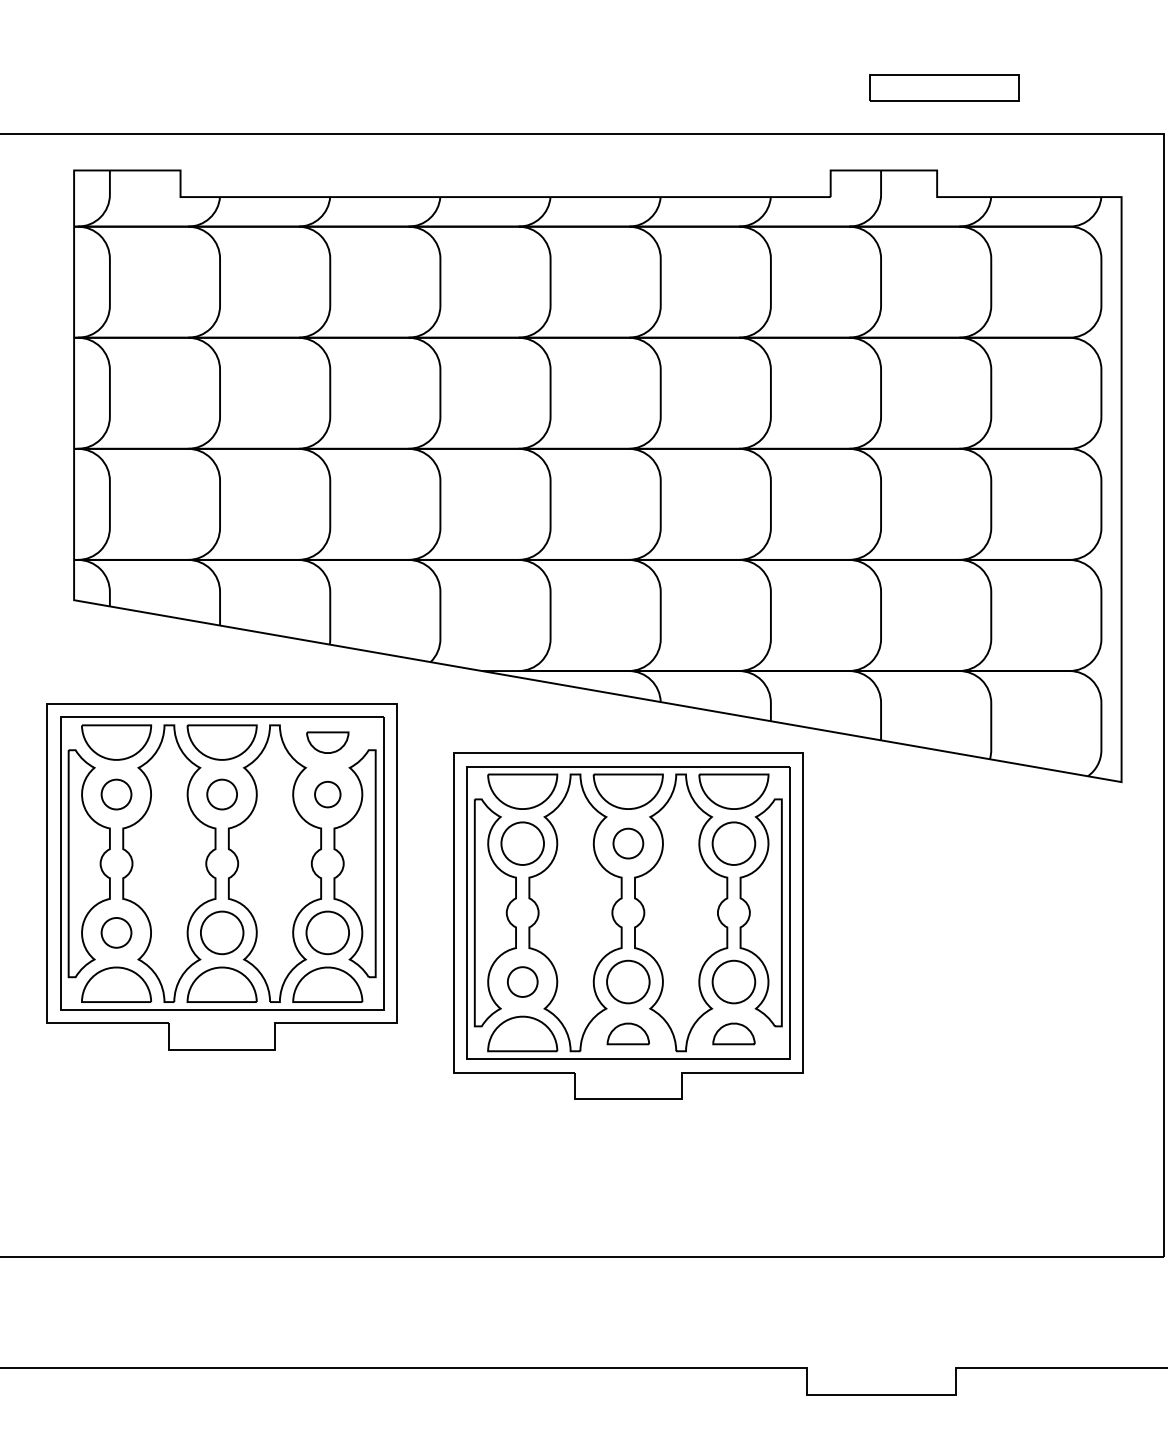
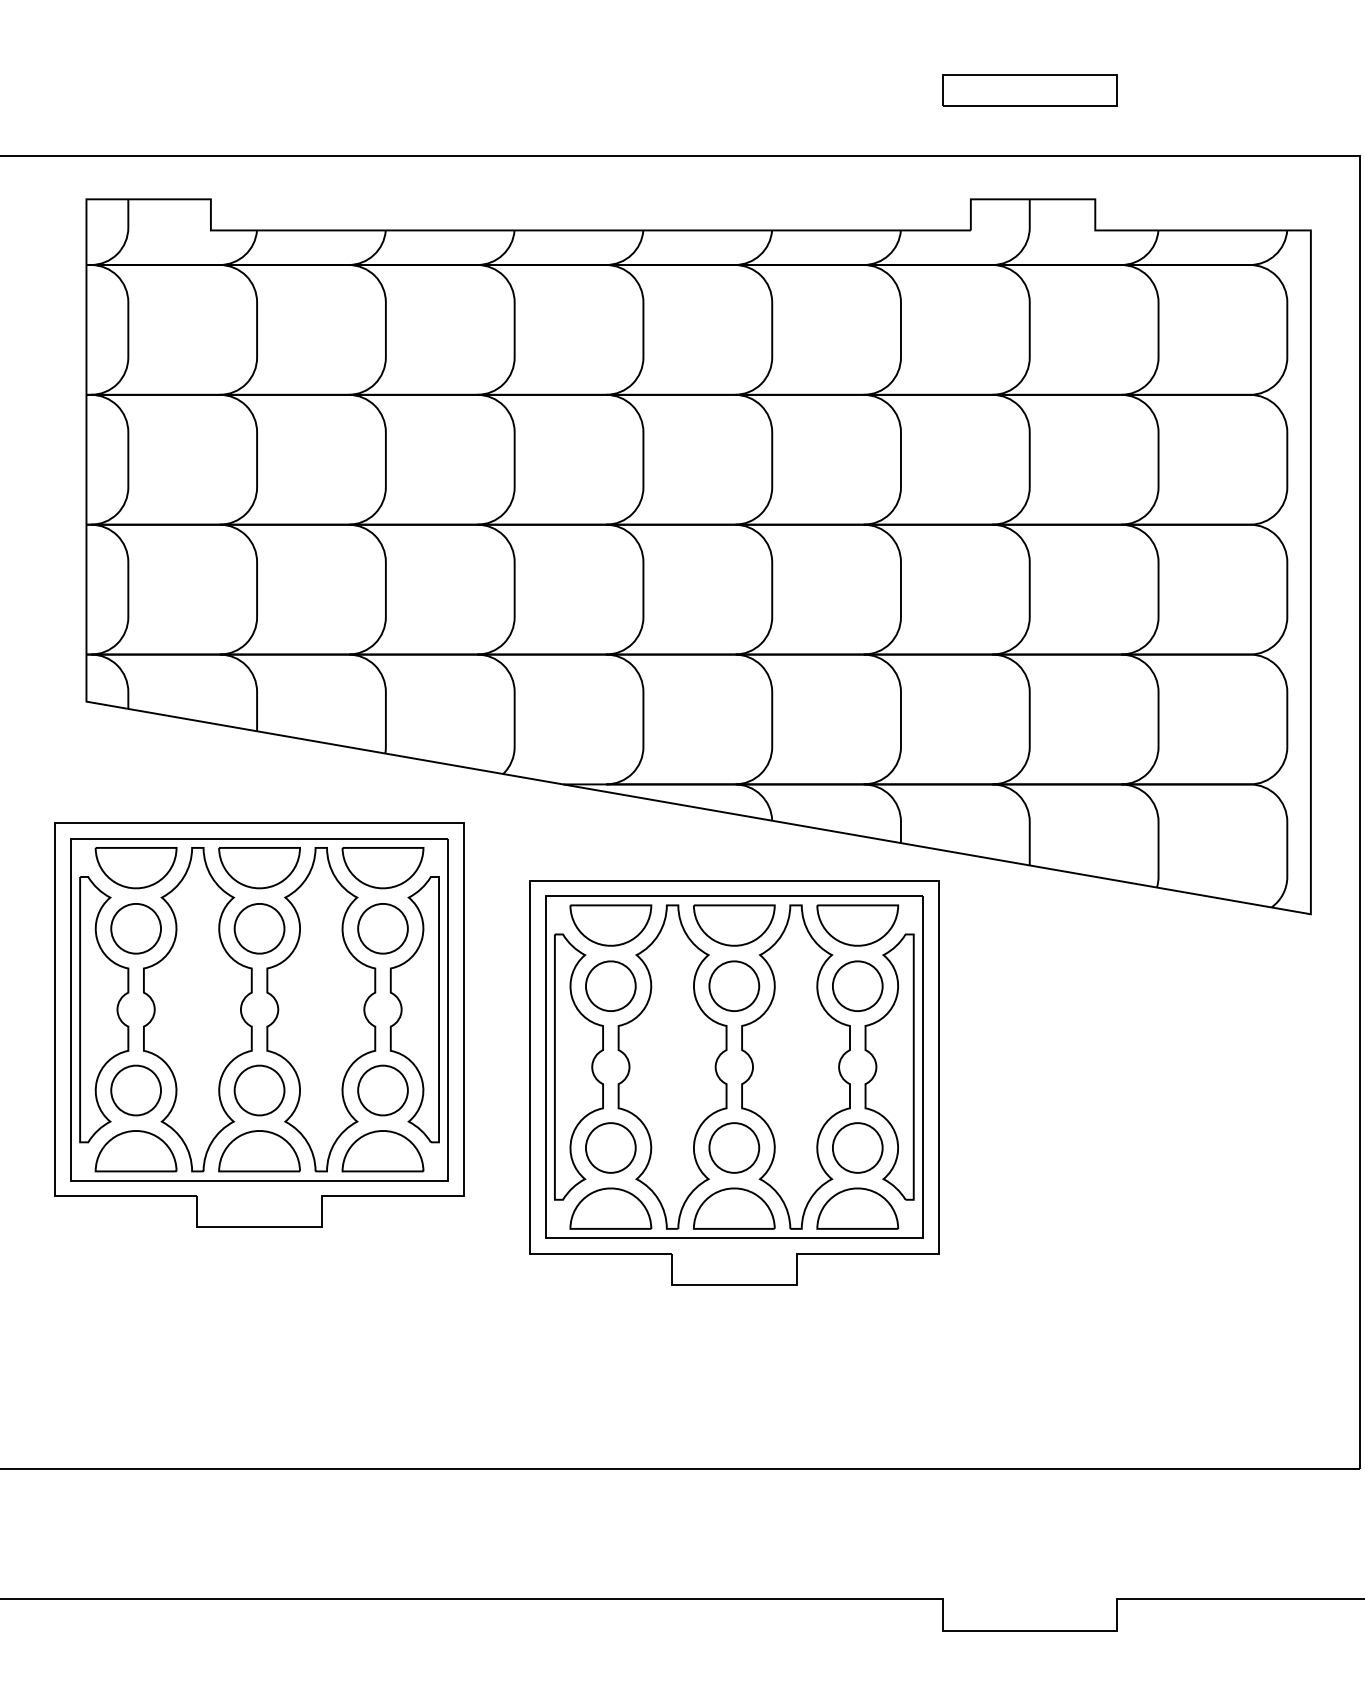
part: (944, 87) -> (1029, 90), moved
part: (327, 742) -> (382, 868), size x1.67
part: (116, 794) -> (135, 928), size x1.43
part: (222, 794) -> (259, 928), size x1.43
part: (327, 794) -> (382, 928), size x1.67
part: (628, 843) -> (734, 985), size x1.43
part: (116, 932) -> (135, 1090), size x1.43
part: (522, 981) -> (610, 1147), size x1.43
part: (628, 1033) -> (734, 1208), size x1.67
part: (733, 1033) -> (857, 1208), size x1.67

